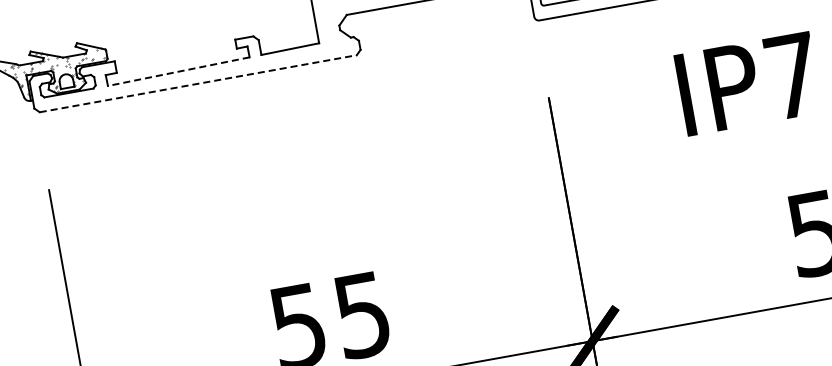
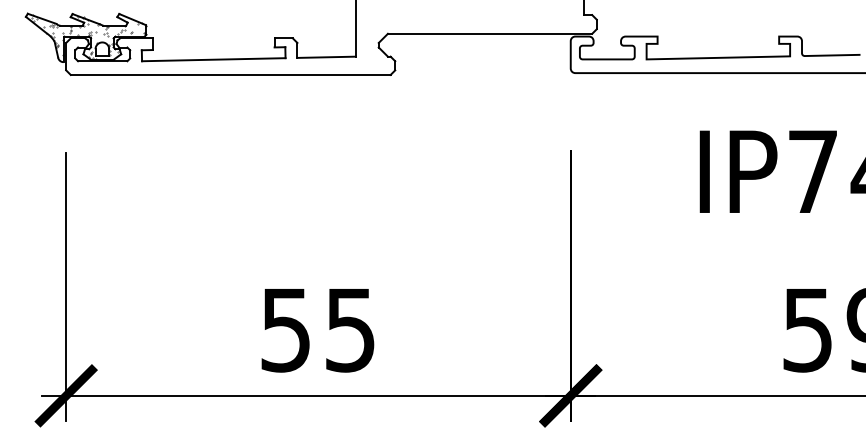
line: (178, 71) -> (213, 59), dashed -> solid
line: (198, 83) -> (230, 74), dashed -> solid

